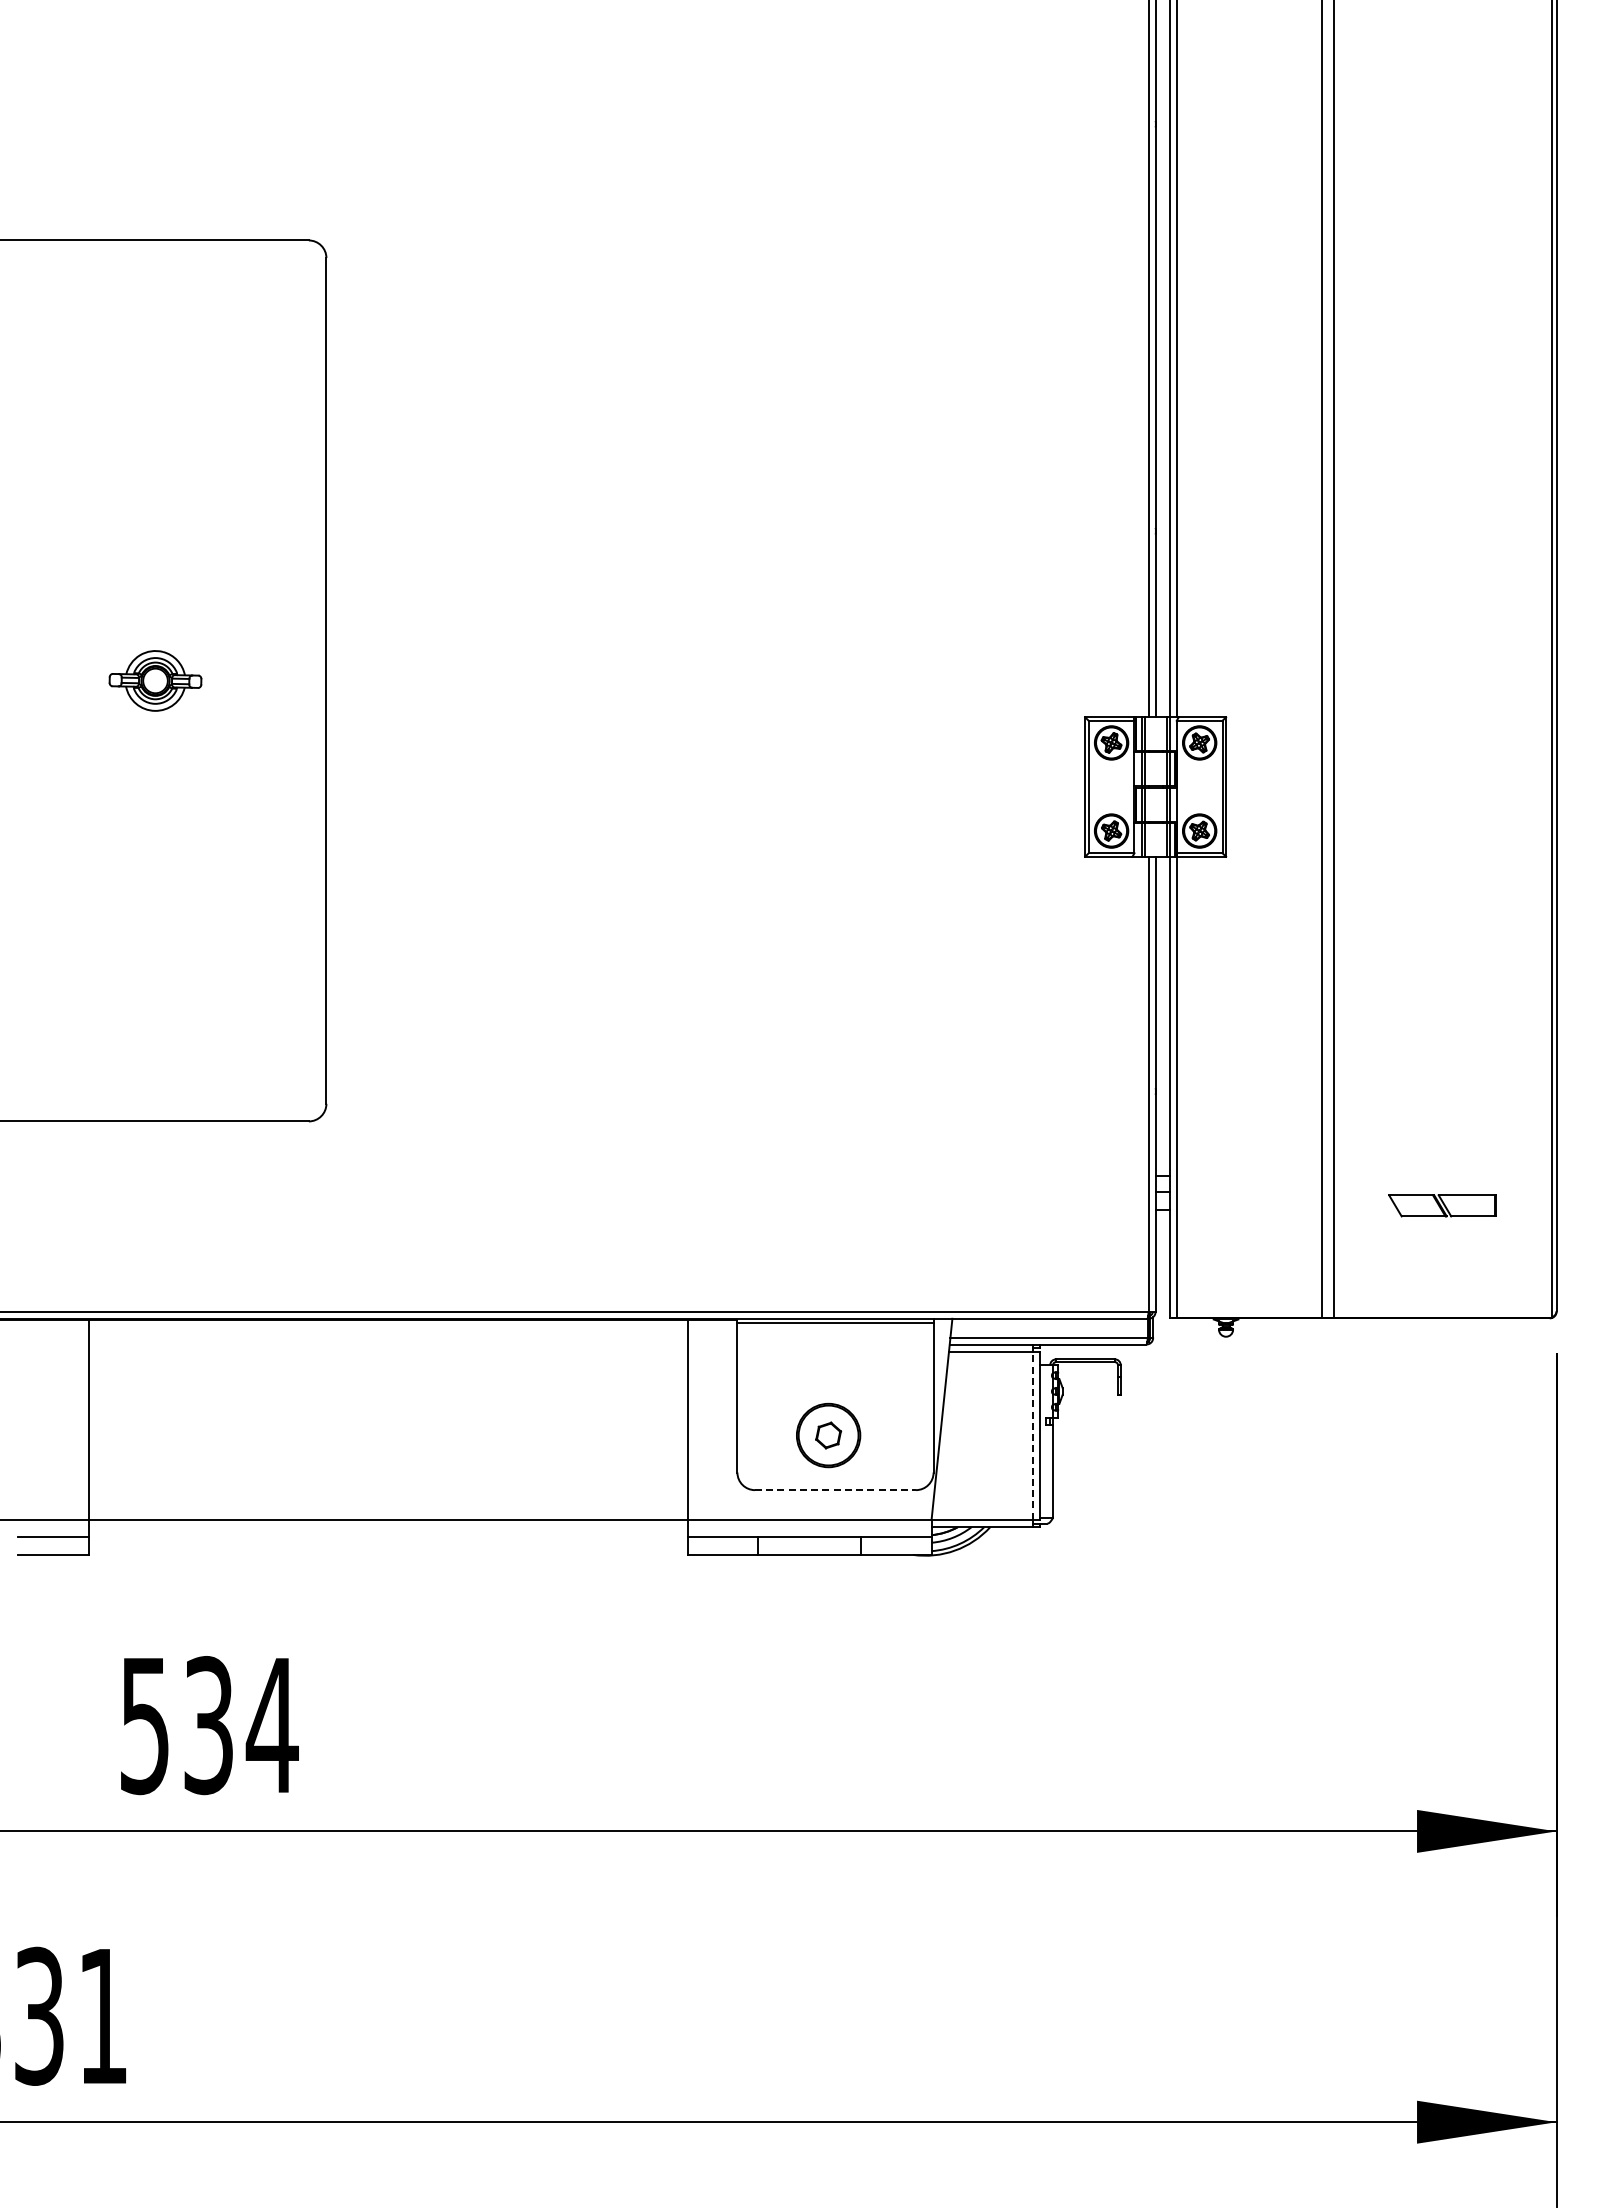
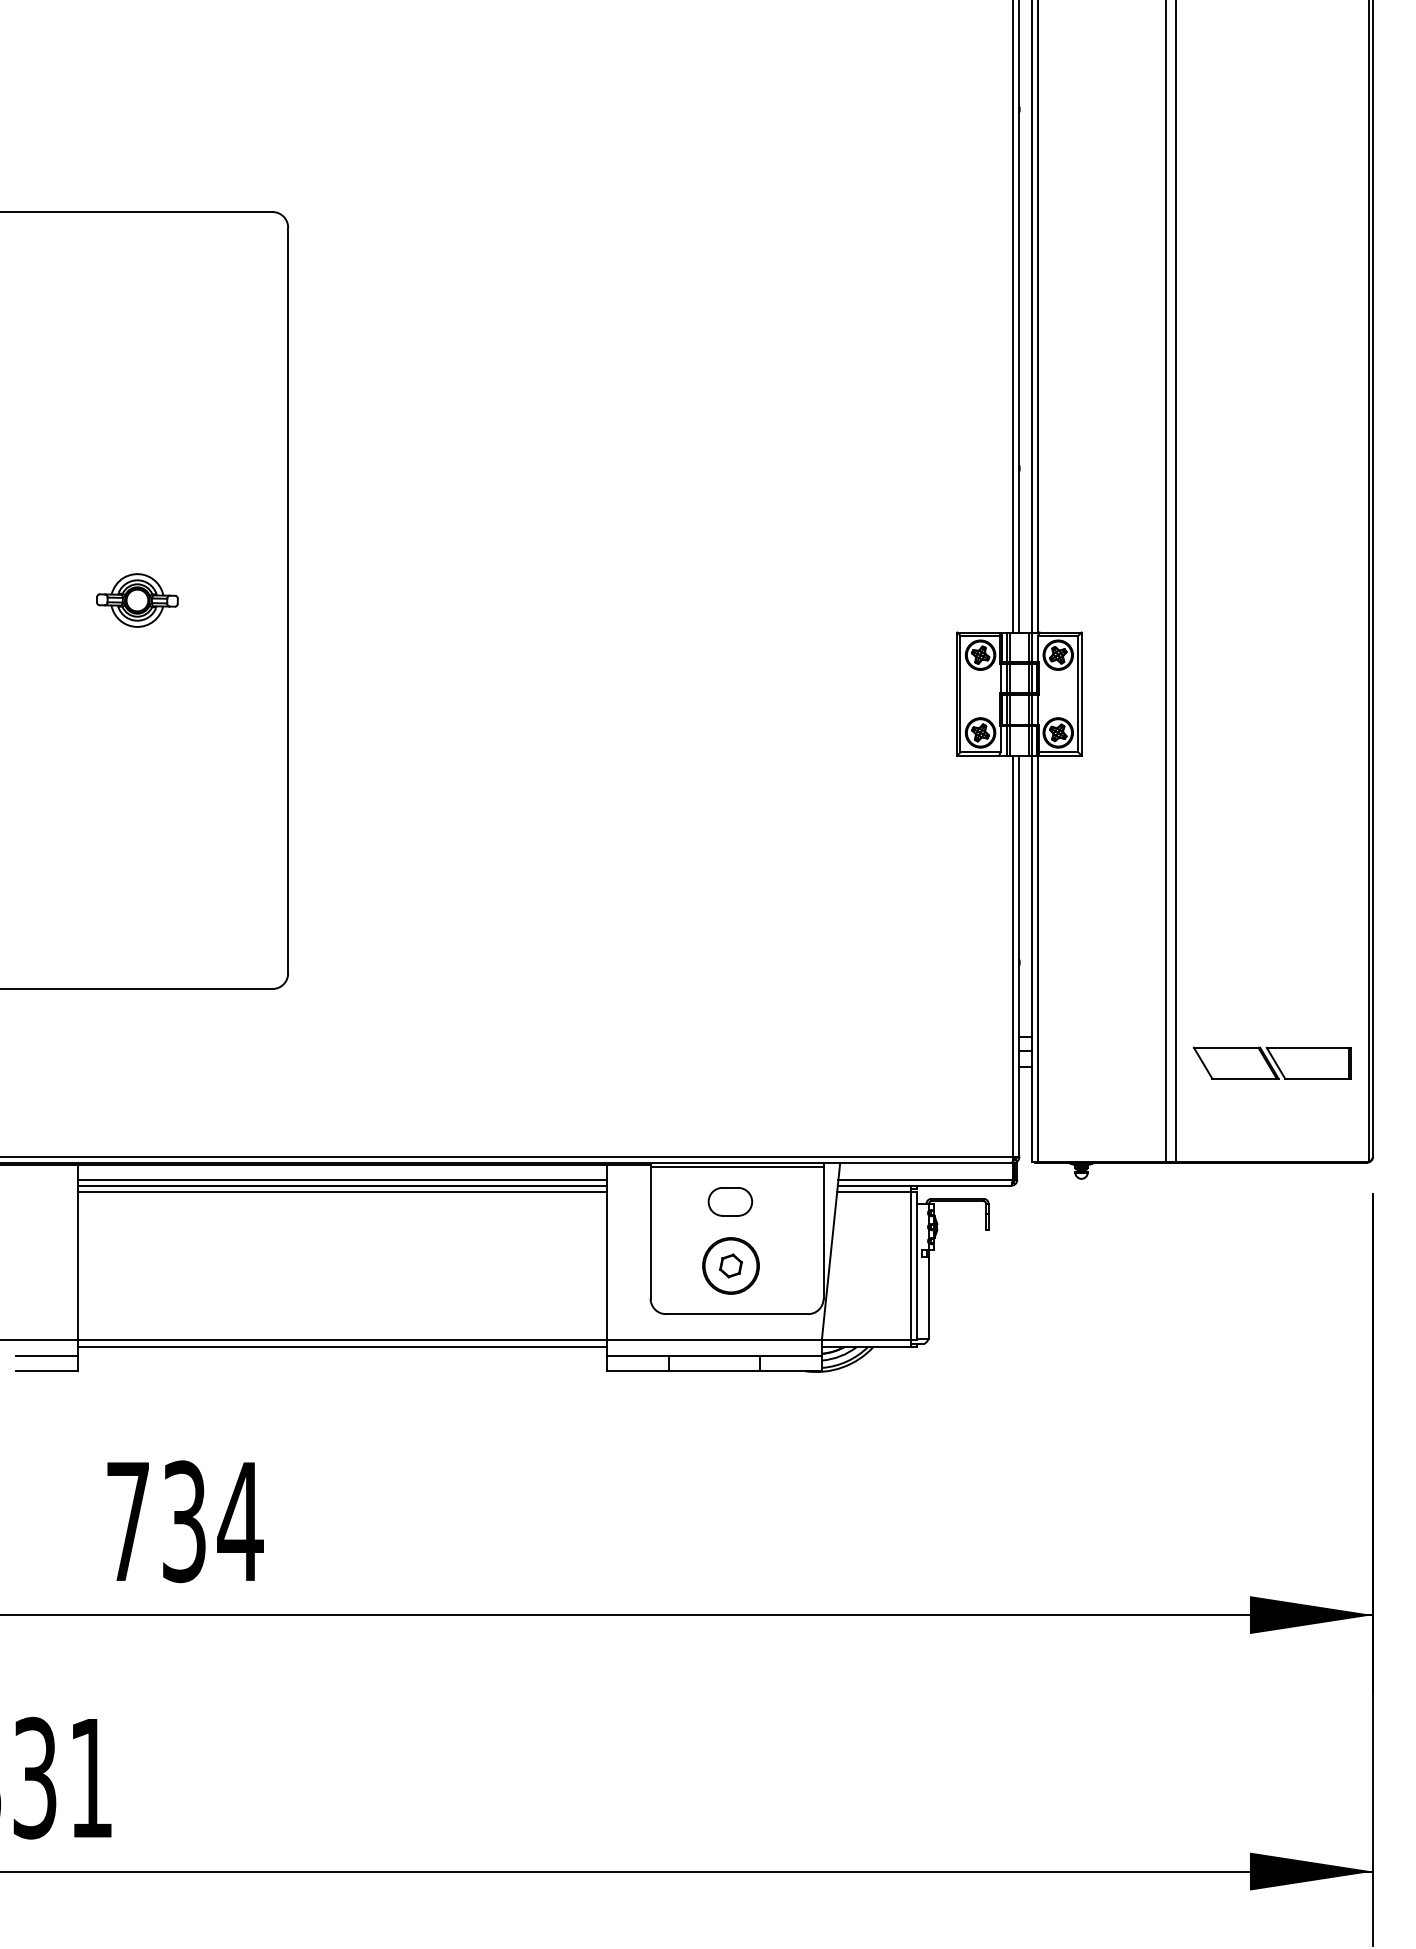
part: (1442, 1205) -> (1272, 1063), size x1.67
line: (387, 1337) -> (342, 1179), added
line: (387, 1344) -> (342, 1185), added
line: (387, 1352) -> (342, 1192), added
part: (827, 1362) -> (730, 1201), added
line: (1032, 1435) -> (910, 1265), dashed -> solid
line: (836, 1490) -> (737, 1314), dashed -> solid
line: (387, 1527) -> (342, 1347), added
text: (144, 1726) -> (127, 1522), 534 -> 734

